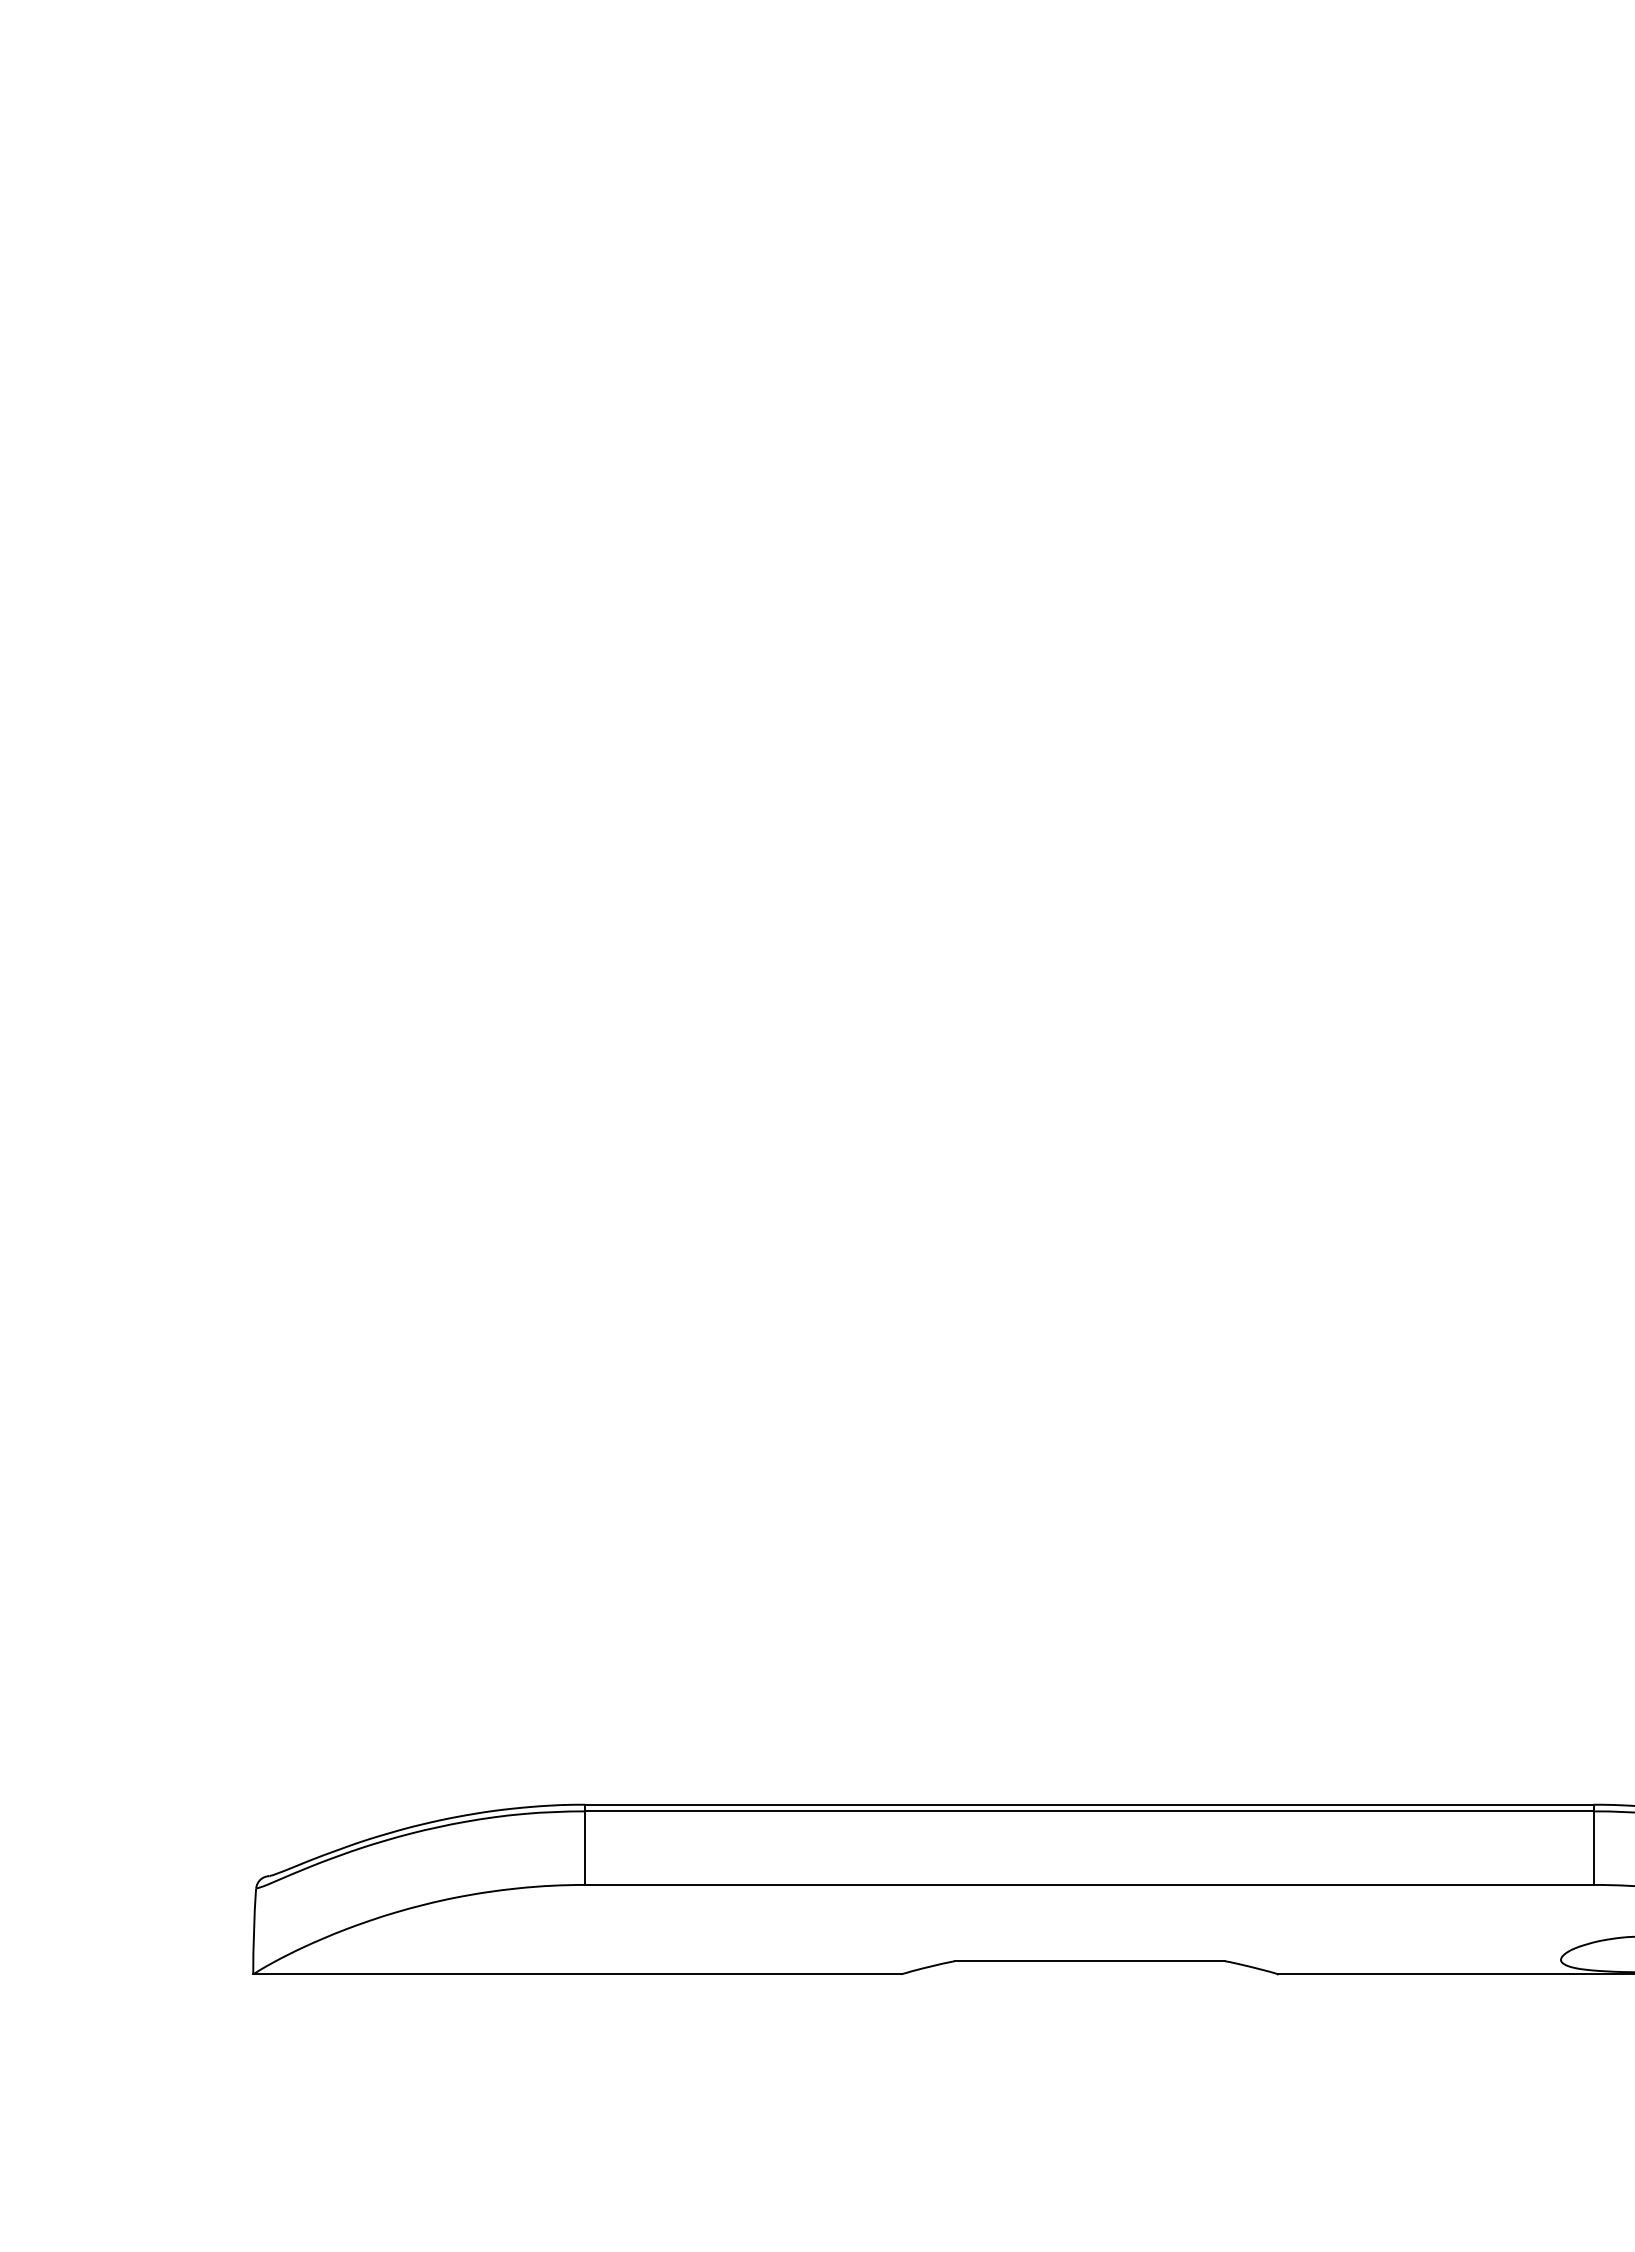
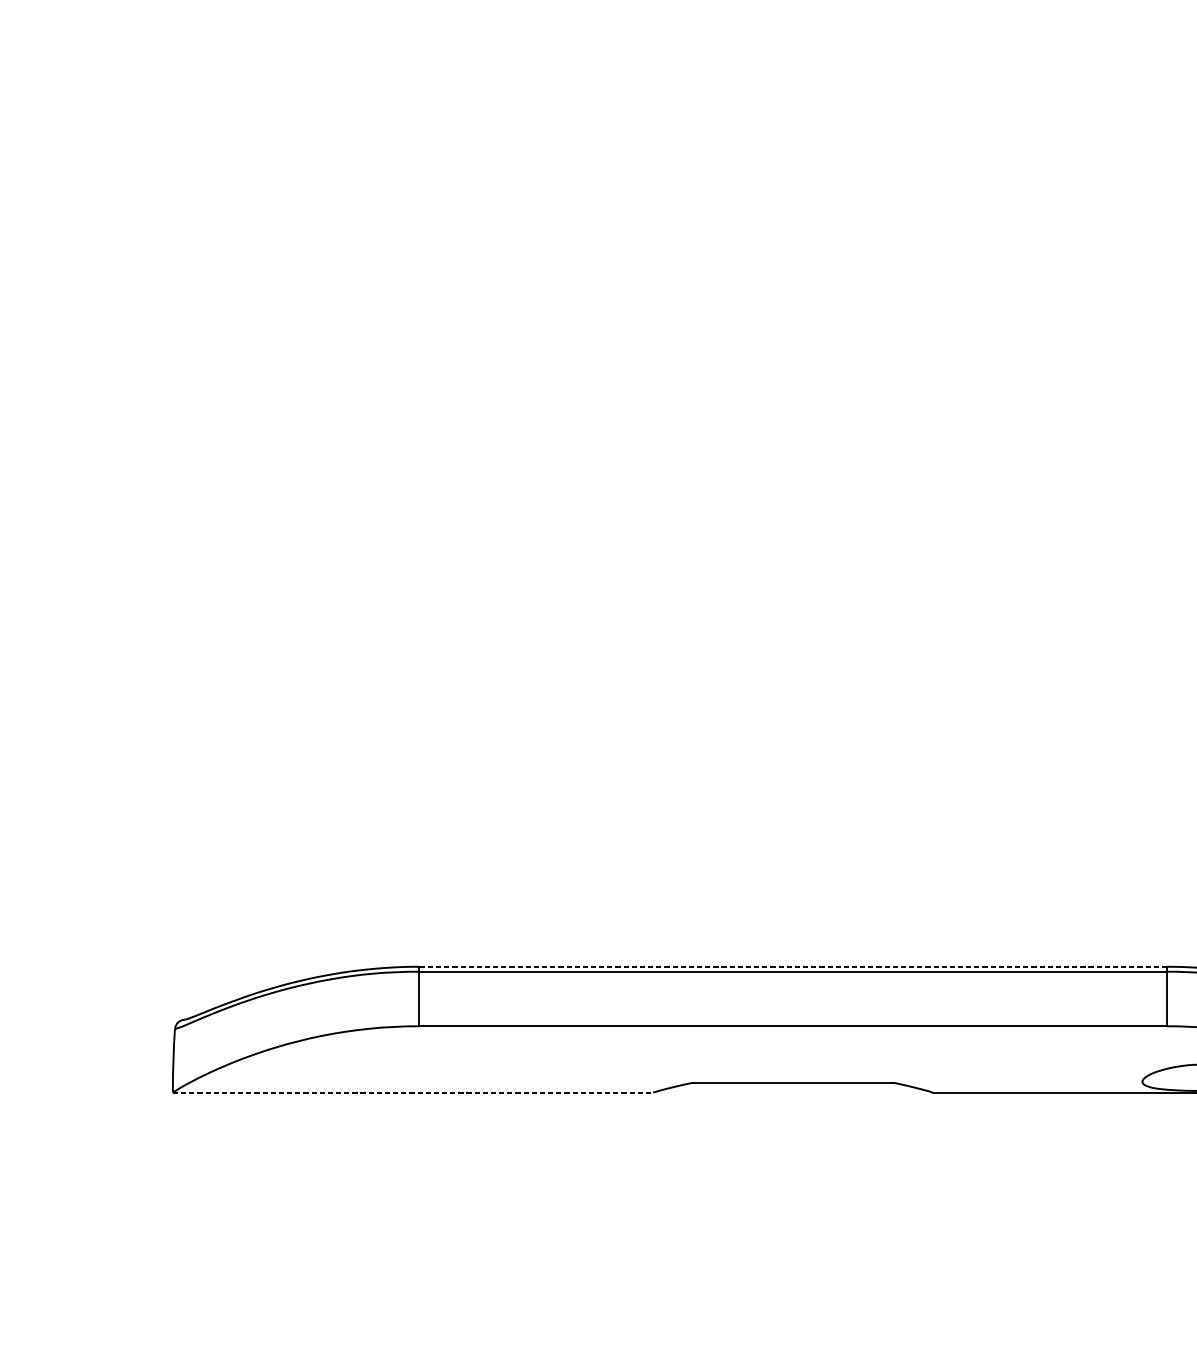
line: (1089, 1804) -> (792, 966), solid -> dashed
line: (577, 1974) -> (413, 1092), solid -> dashed

